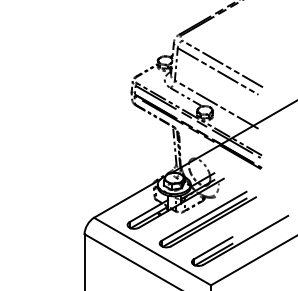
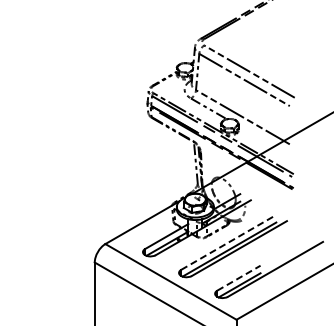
line: (203, 216) -> (228, 242), solid -> dashed
line: (212, 248) -> (238, 278), solid -> dashed

